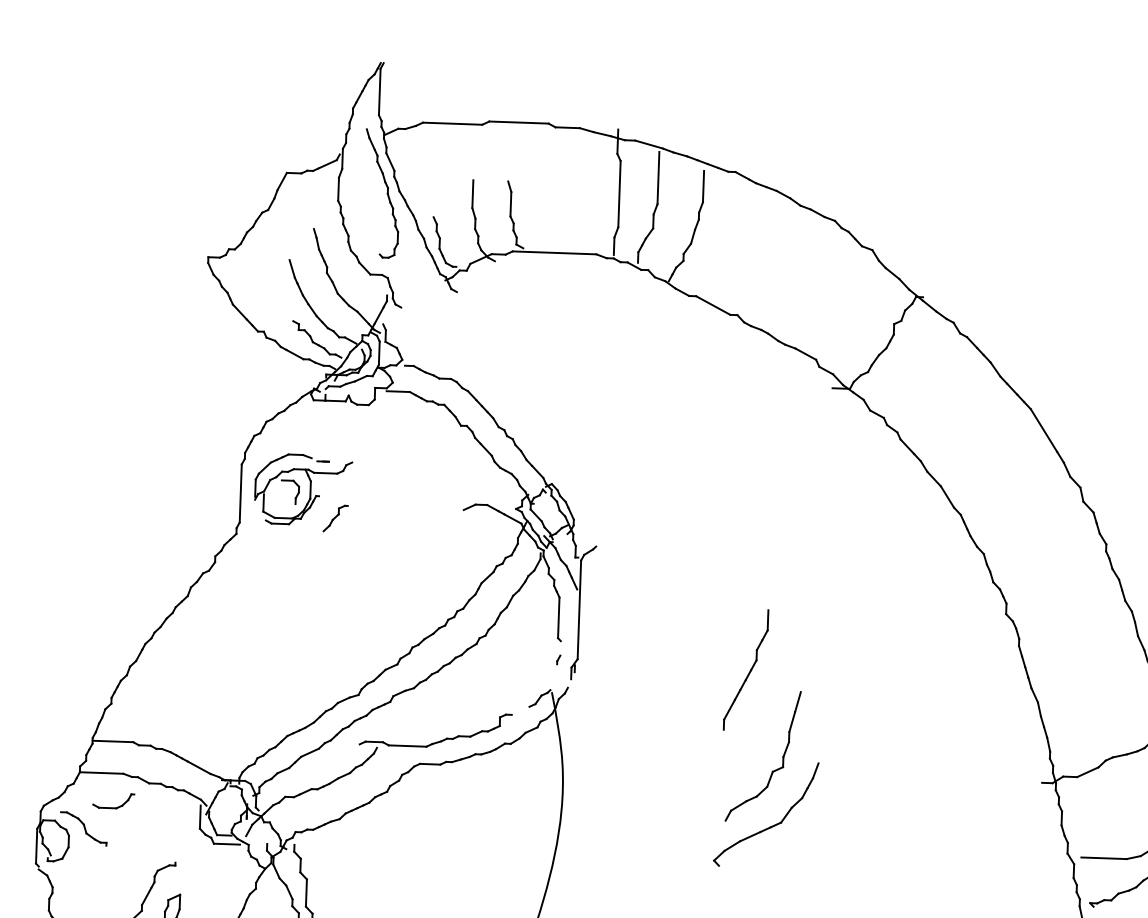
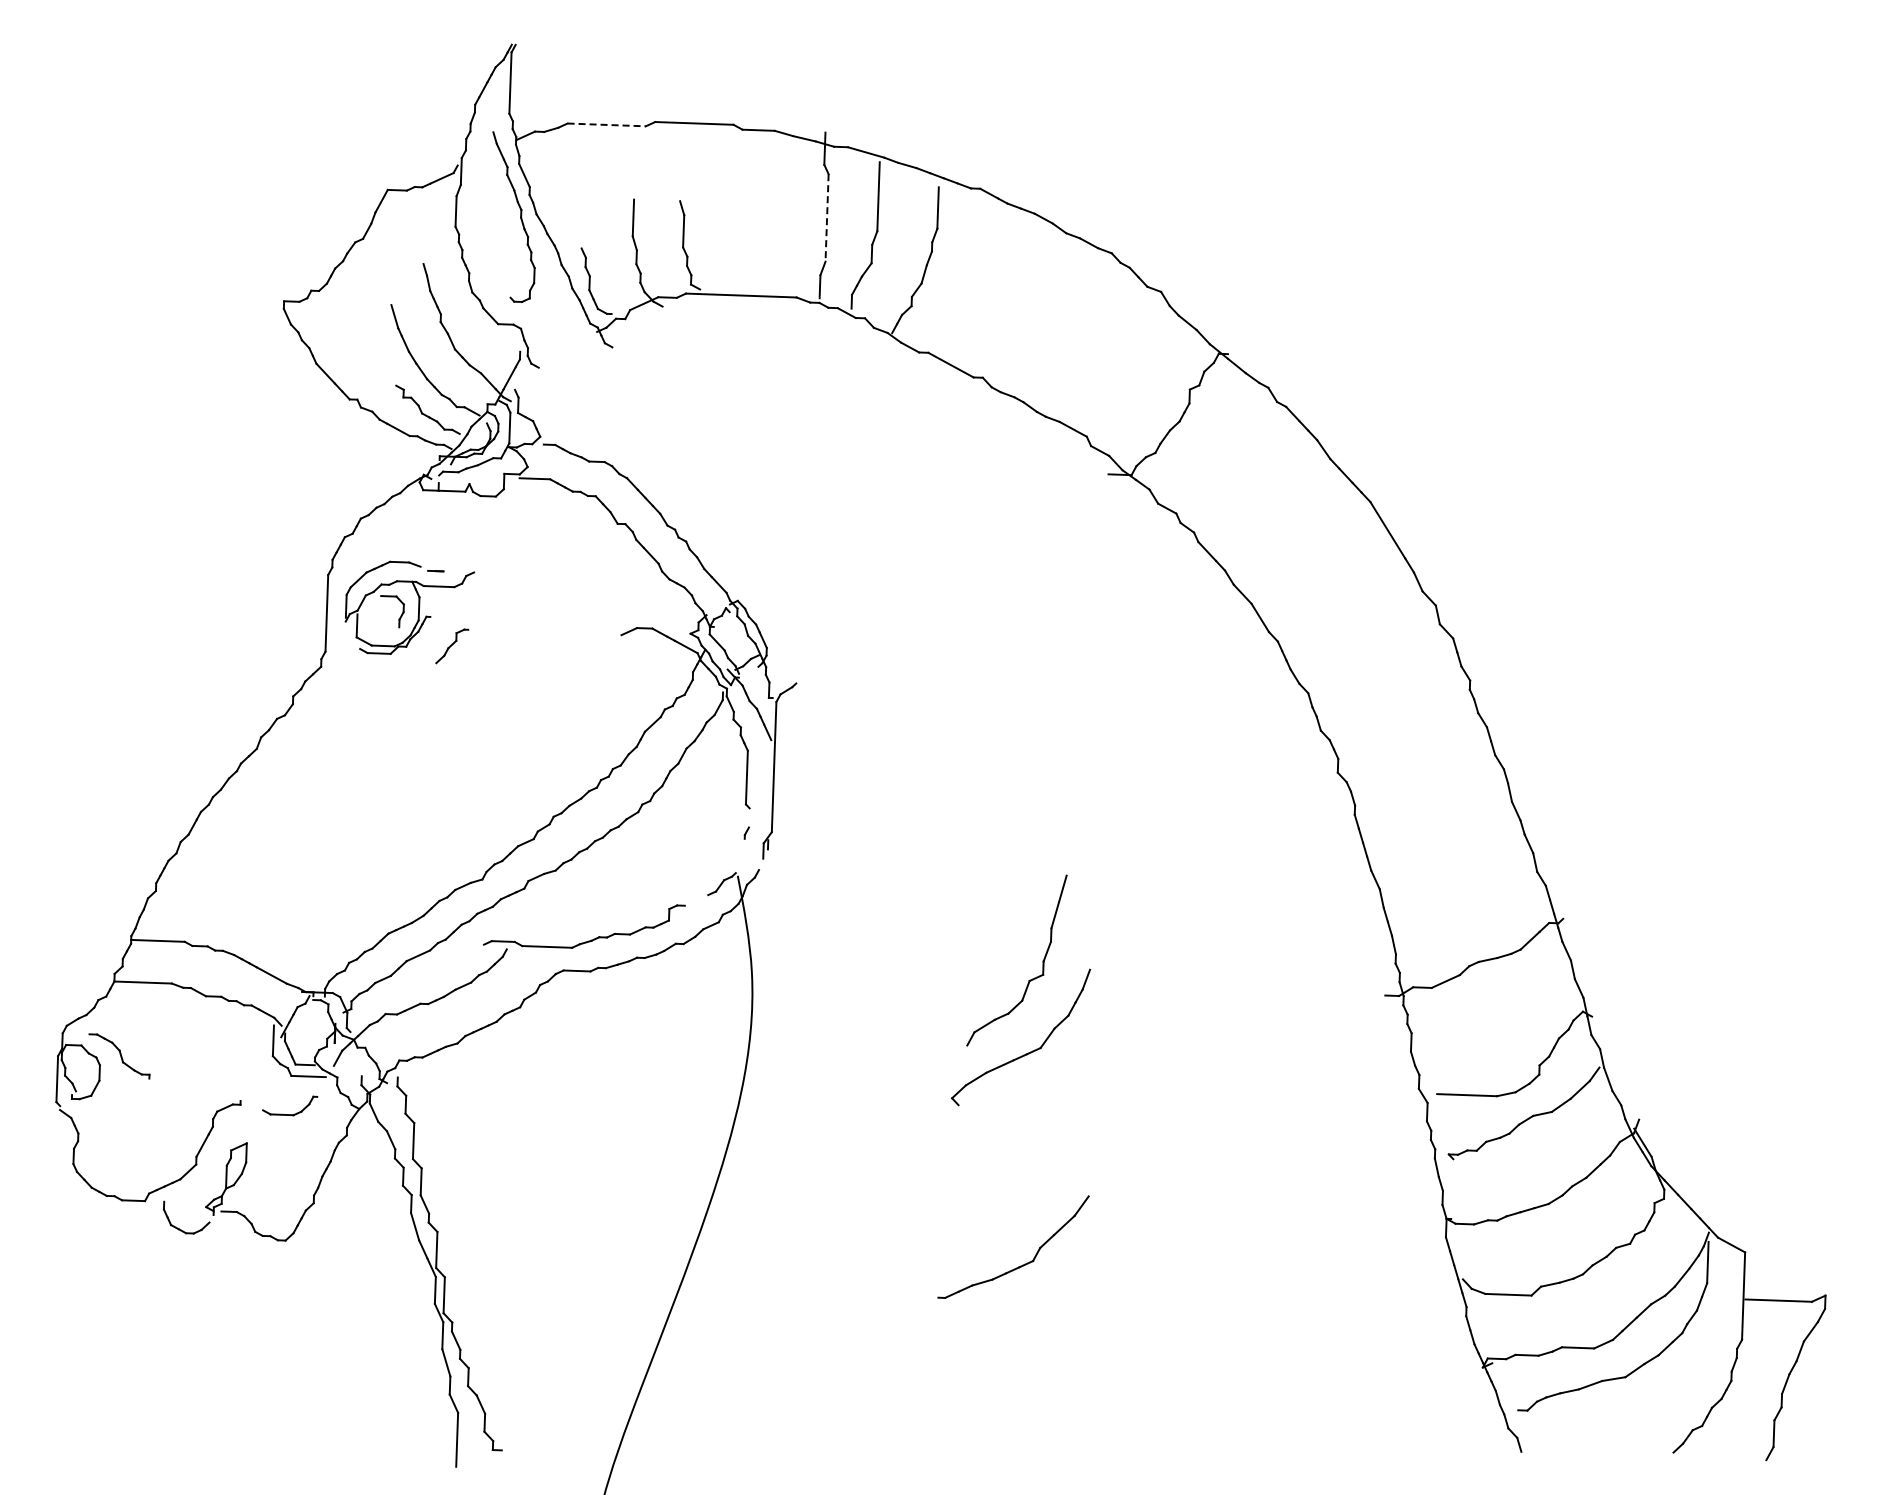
line: (453, 123) -> (607, 124), solid -> dashed
line: (619, 193) -> (827, 217), solid -> dashed
part: (746, 670) -> (994, 846), removed
part: (117, 807) -> (294, 1113), moved

